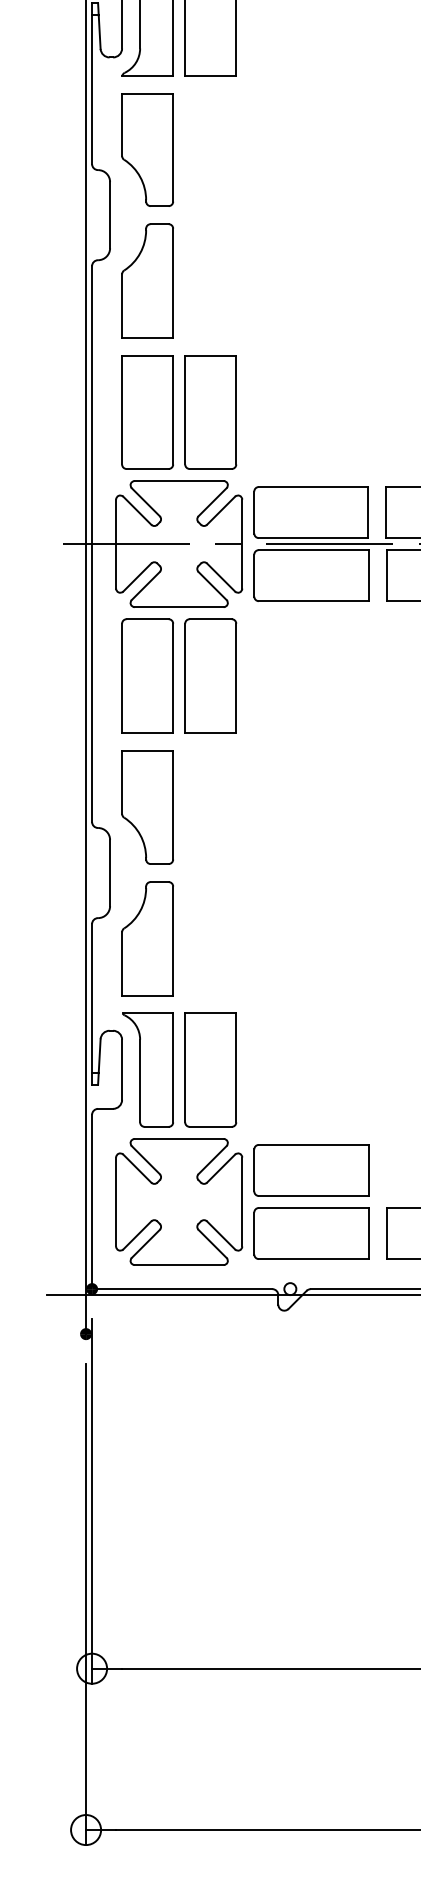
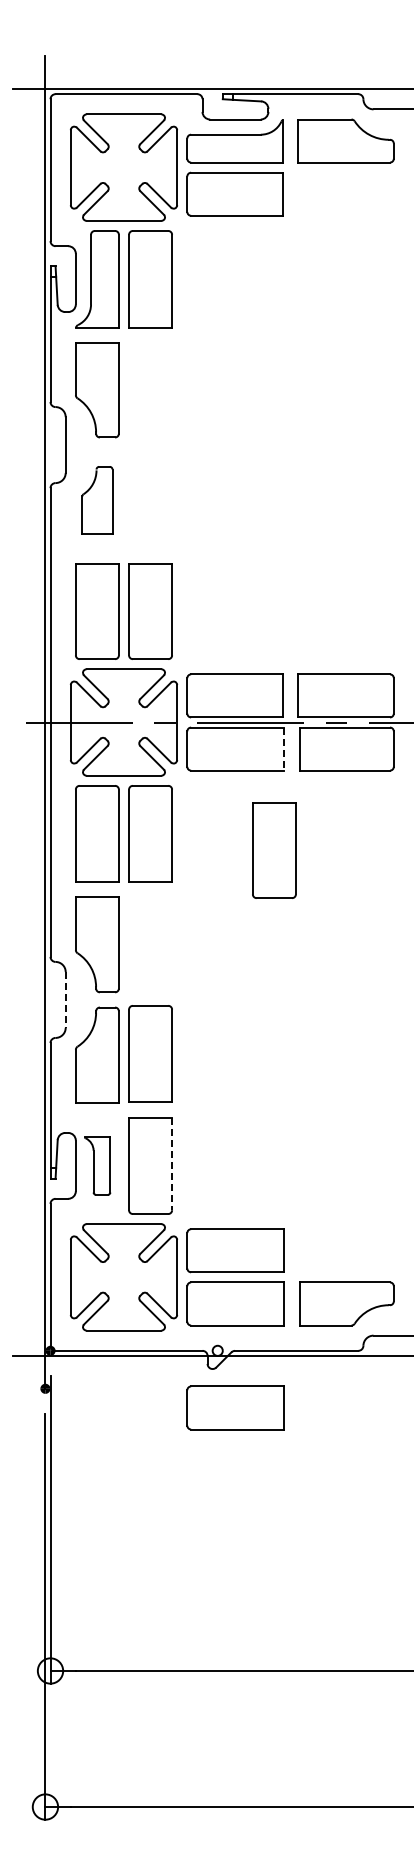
part: (147, 279) -> (97, 499), size x0.7
line: (369, 576) -> (284, 749), solid -> dashed
part: (357, 695) -> (274, 850), added
line: (109, 872) -> (65, 999), solid -> dashed
part: (210, 936) -> (150, 1053), added
line: (236, 1068) -> (172, 1164), solid -> dashed
part: (147, 1069) -> (97, 1165), size x0.6
part: (311, 1356) -> (235, 1407), added

